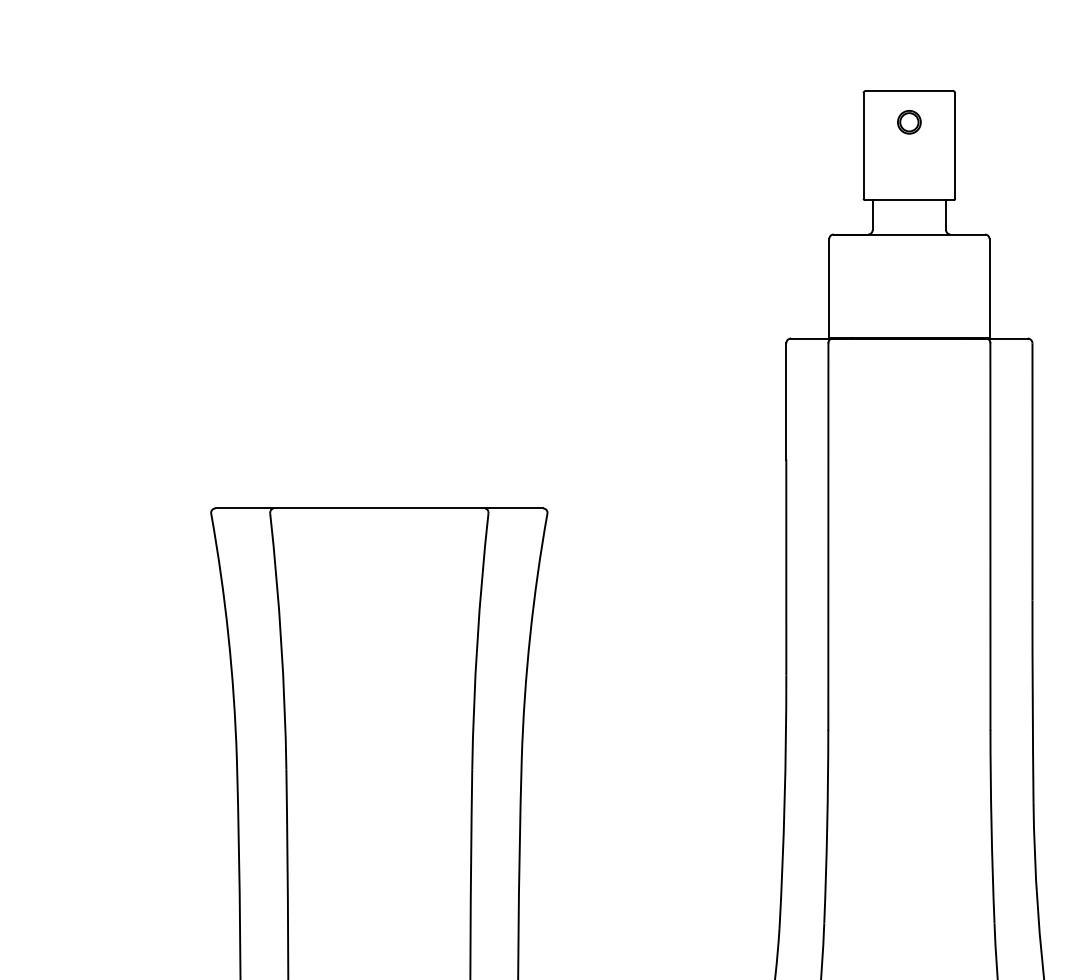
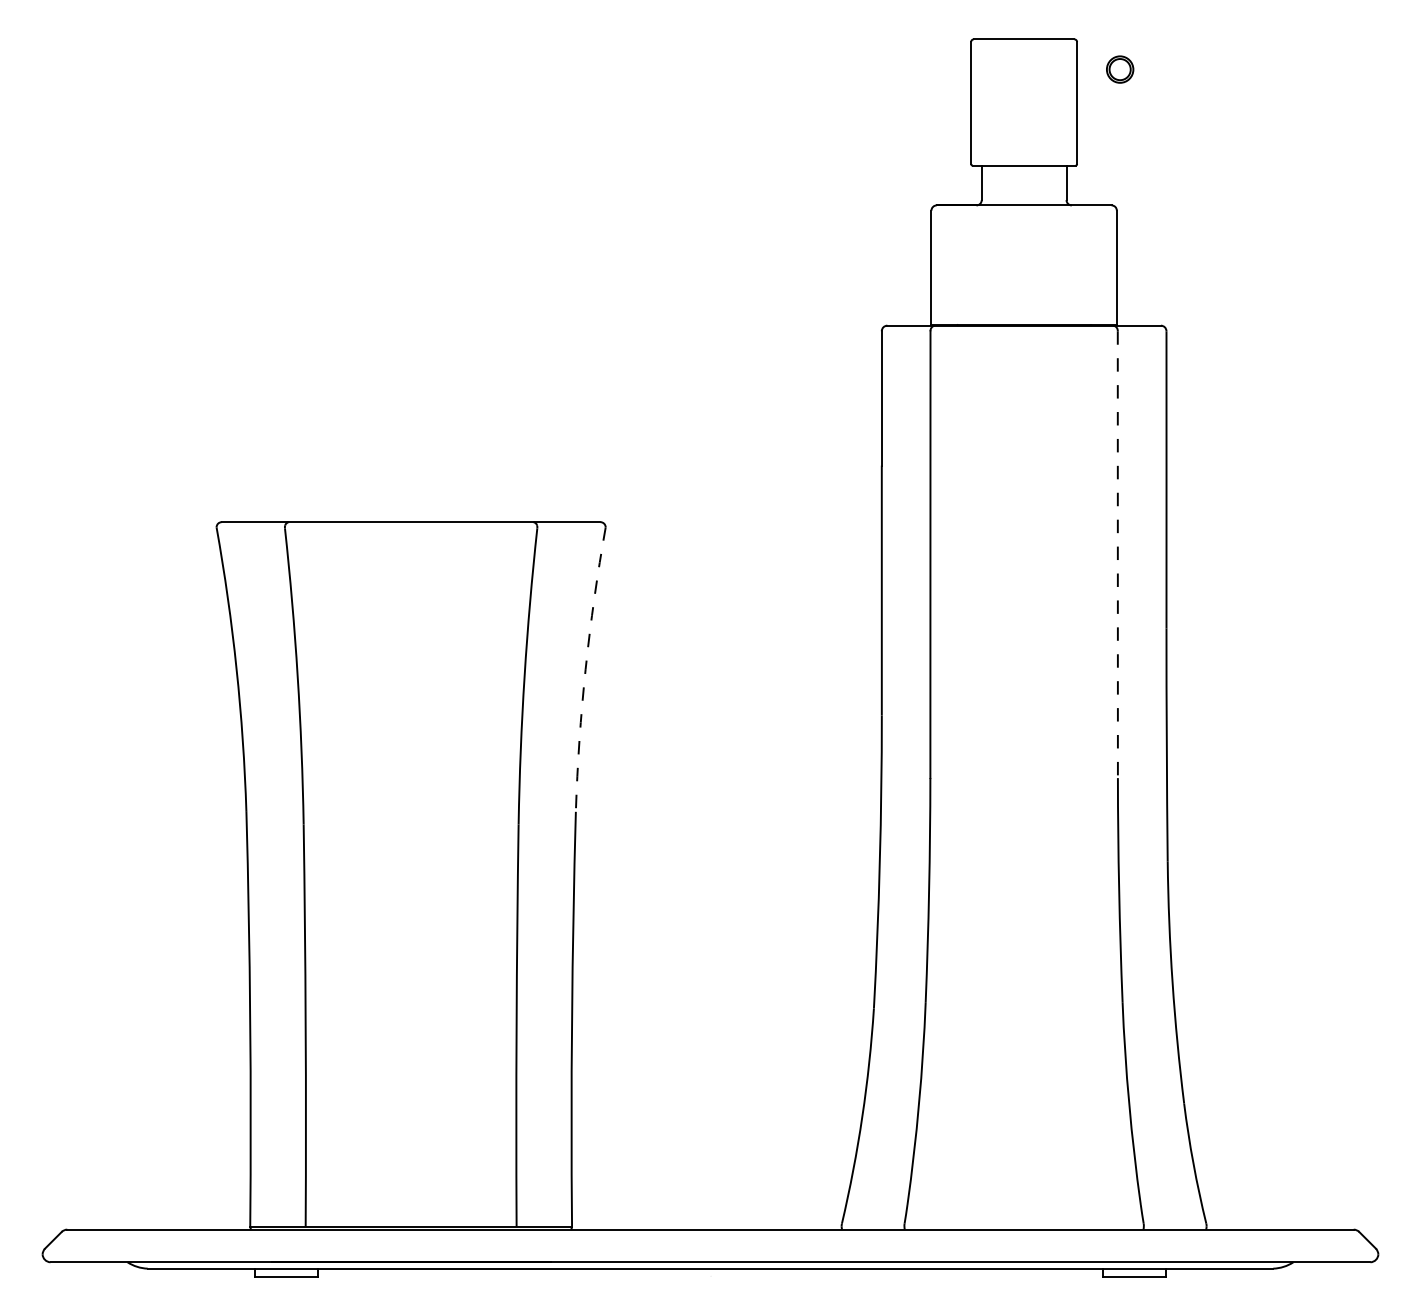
part: (909, 122) -> (1120, 69), moved
line: (990, 537) -> (1117, 555), solid -> dashed
arc: (530, 635) -> (585, 669), solid -> dashed

